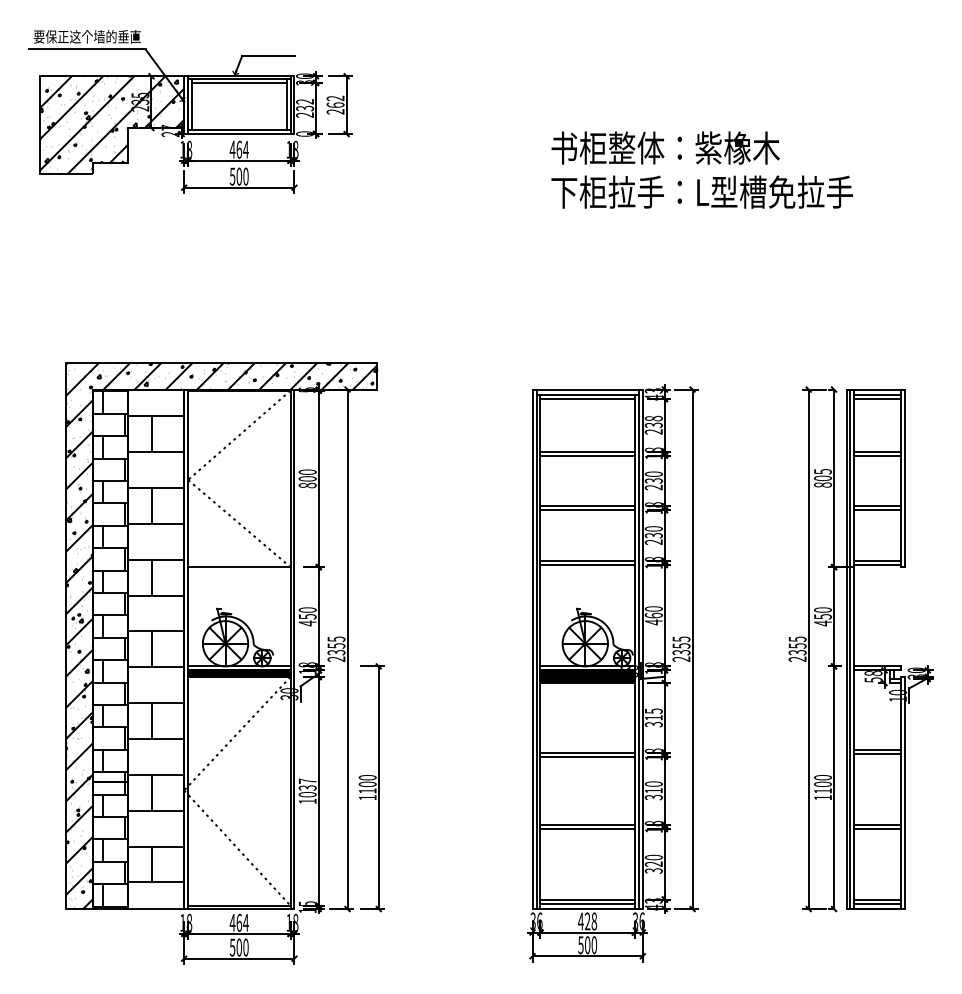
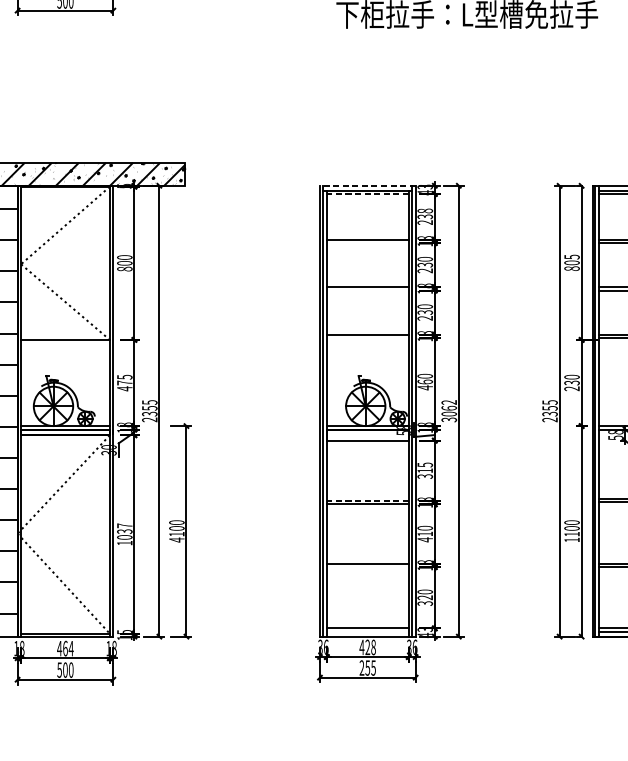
line: (587, 389) -> (367, 185), solid -> dashed
line: (587, 399) -> (367, 194), solid -> dashed
line: (587, 455) -> (367, 243), removed
line: (587, 510) -> (367, 290), removed
line: (587, 564) -> (367, 337), removed
text: (307, 613) -> (124, 380), 450 -> 475
text: (822, 620) -> (571, 386), 450 -> 230
text: (681, 649) -> (449, 411), 2355 -> 3062
fill: (239, 673) -> (65, 432), removed
fill: (587, 676) -> (367, 434), removed
line: (587, 752) -> (367, 500), solid -> dashed
text: (367, 797) -> (176, 539), 1100 -> 4100
text: (653, 797) -> (424, 539), 310 -> 410
line: (587, 828) -> (367, 566), removed
line: (587, 903) -> (367, 631), removed
text: (587, 945) -> (367, 668), 500 -> 255

